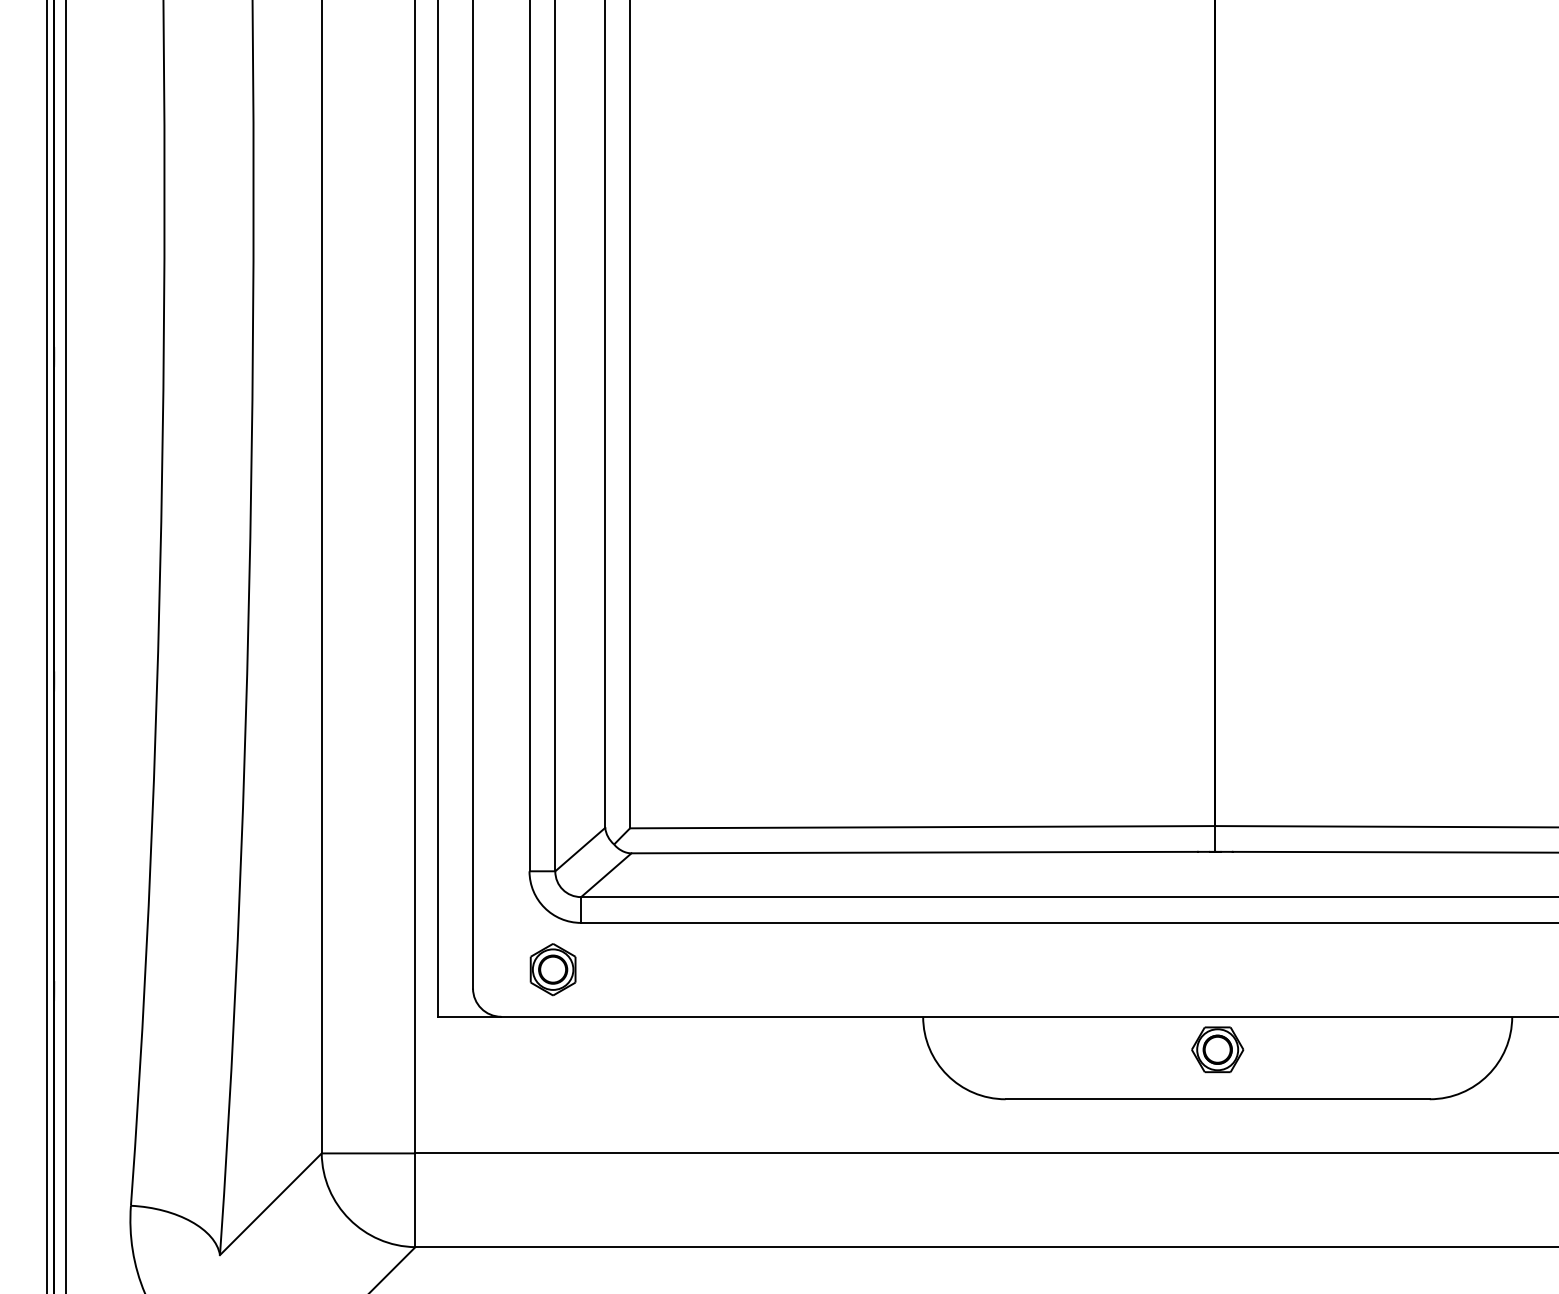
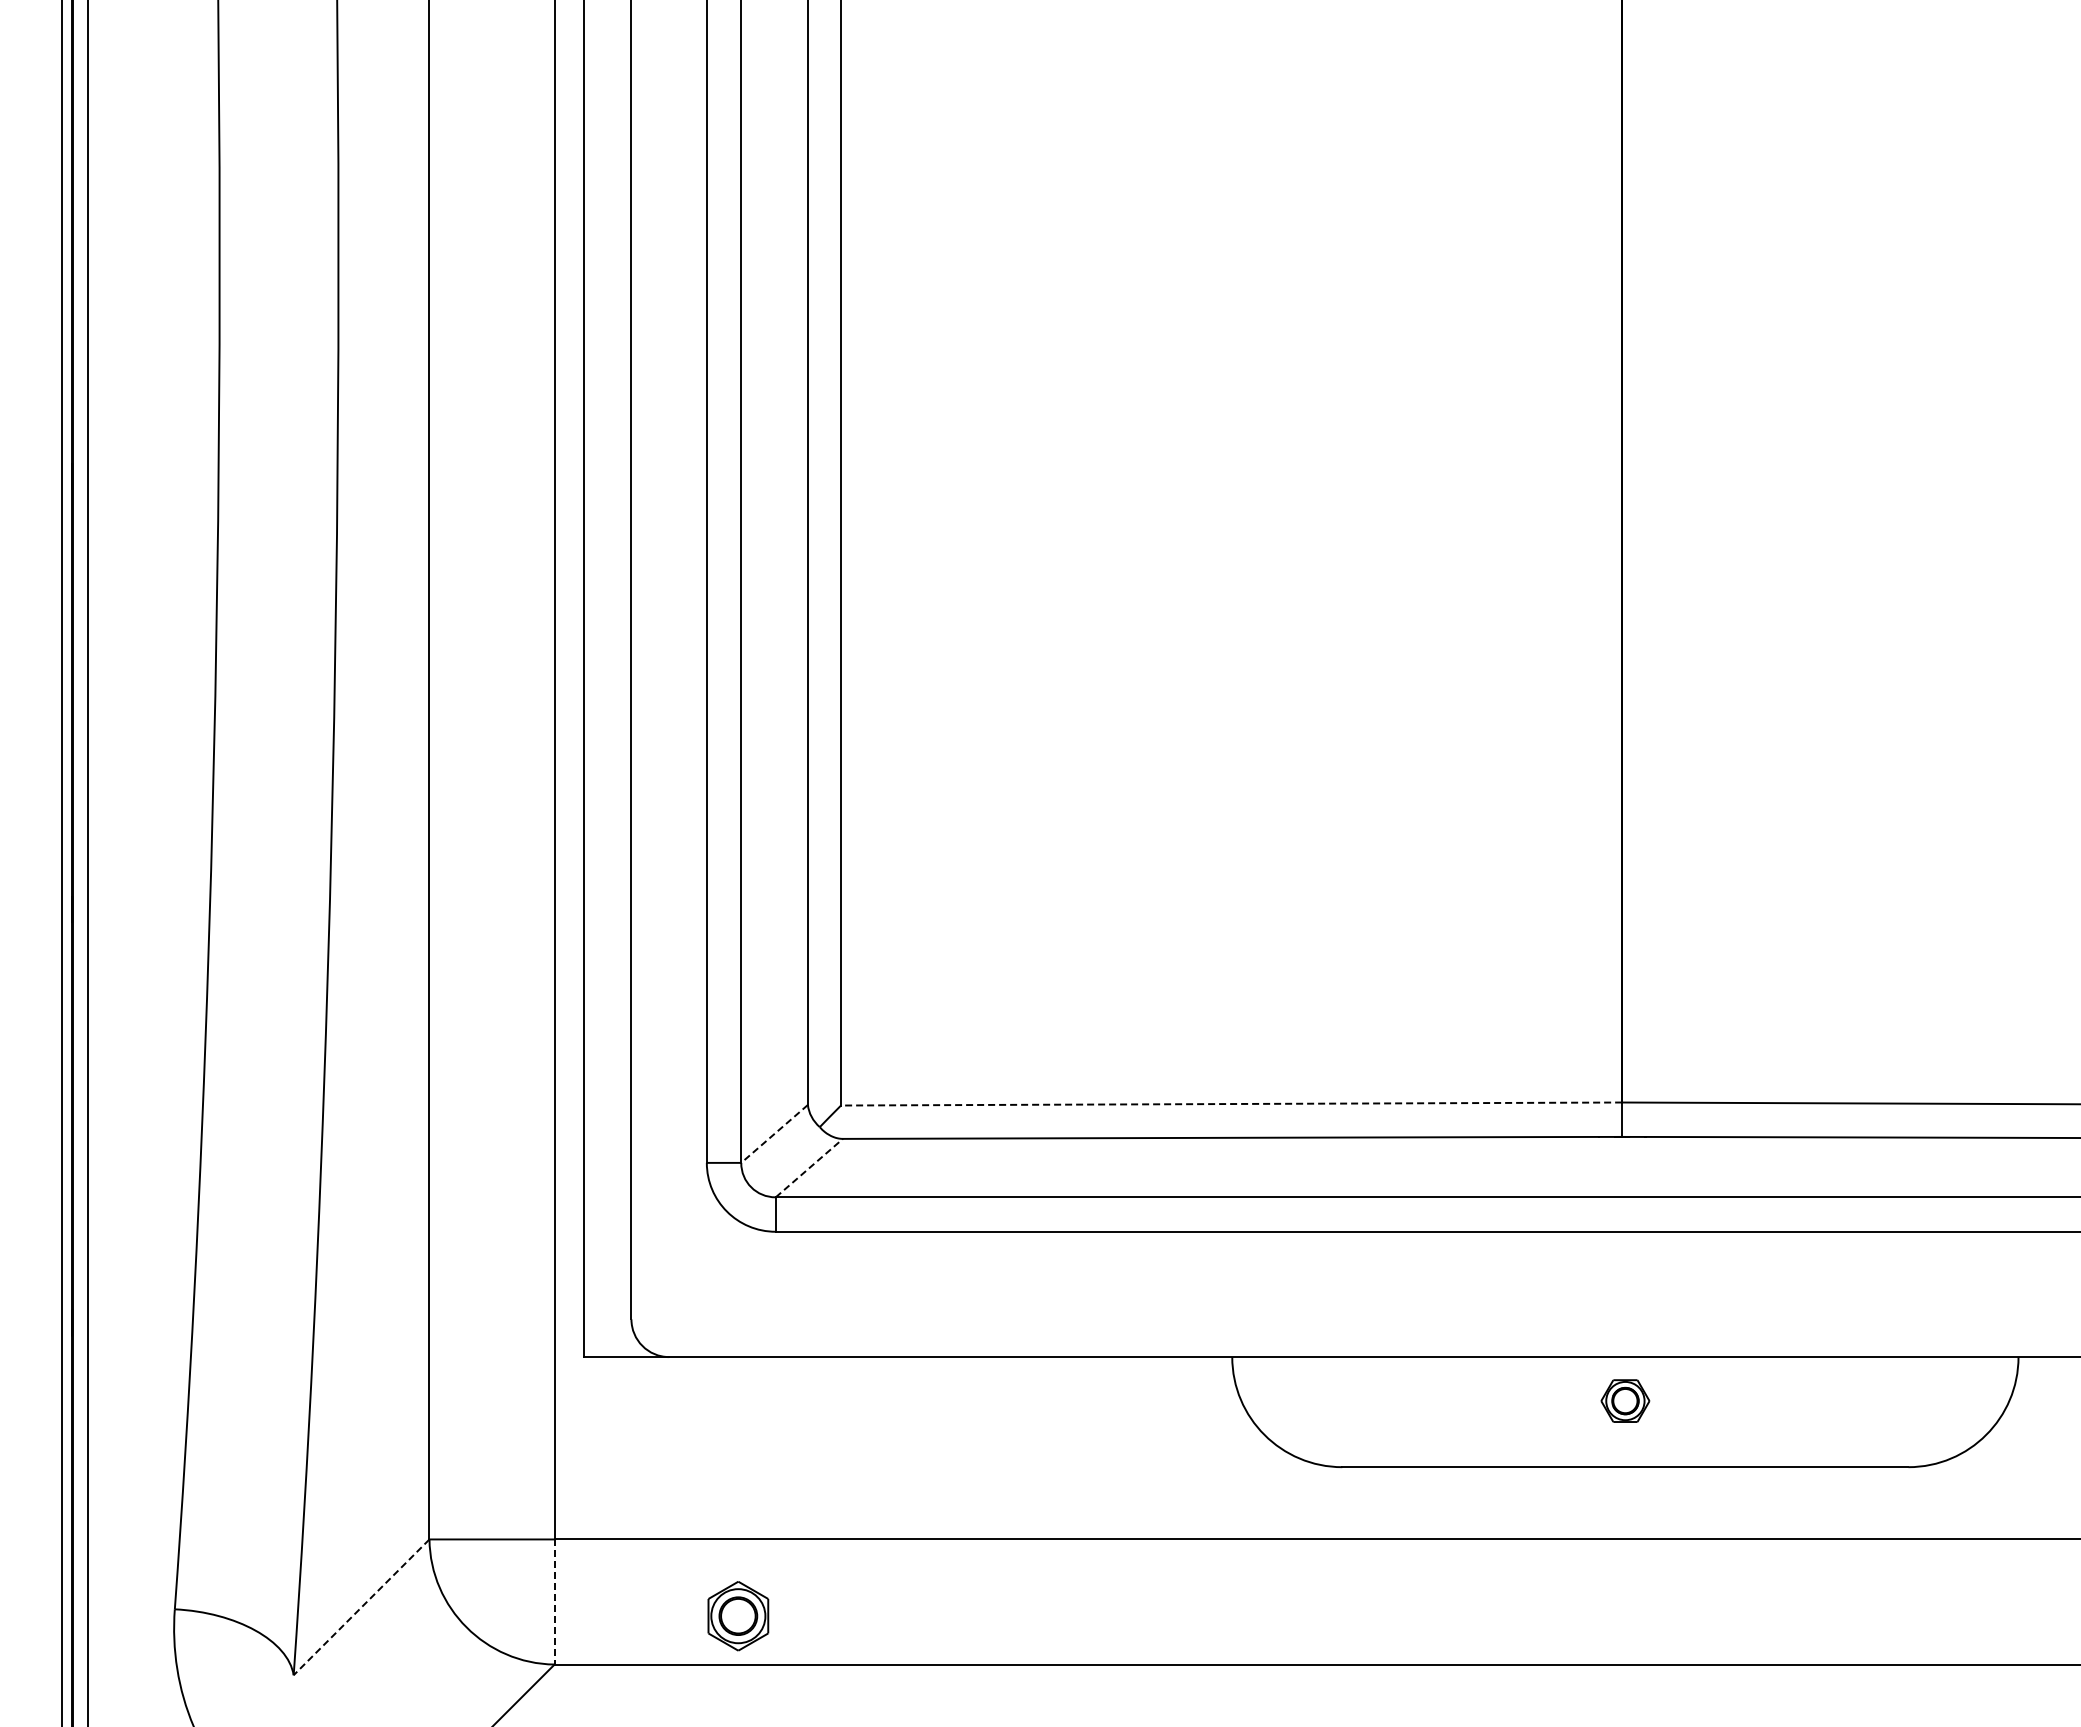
line: (922, 827) -> (1231, 1104), solid -> dashed
line: (580, 850) -> (774, 1134), solid -> dashed
line: (606, 875) -> (809, 1168), solid -> dashed
part: (553, 969) -> (738, 1616), moved
part: (1217, 1049) -> (1625, 1400), size x0.7
line: (415, 1200) -> (554, 1602), solid -> dashed
line: (270, 1204) -> (361, 1607), solid -> dashed

